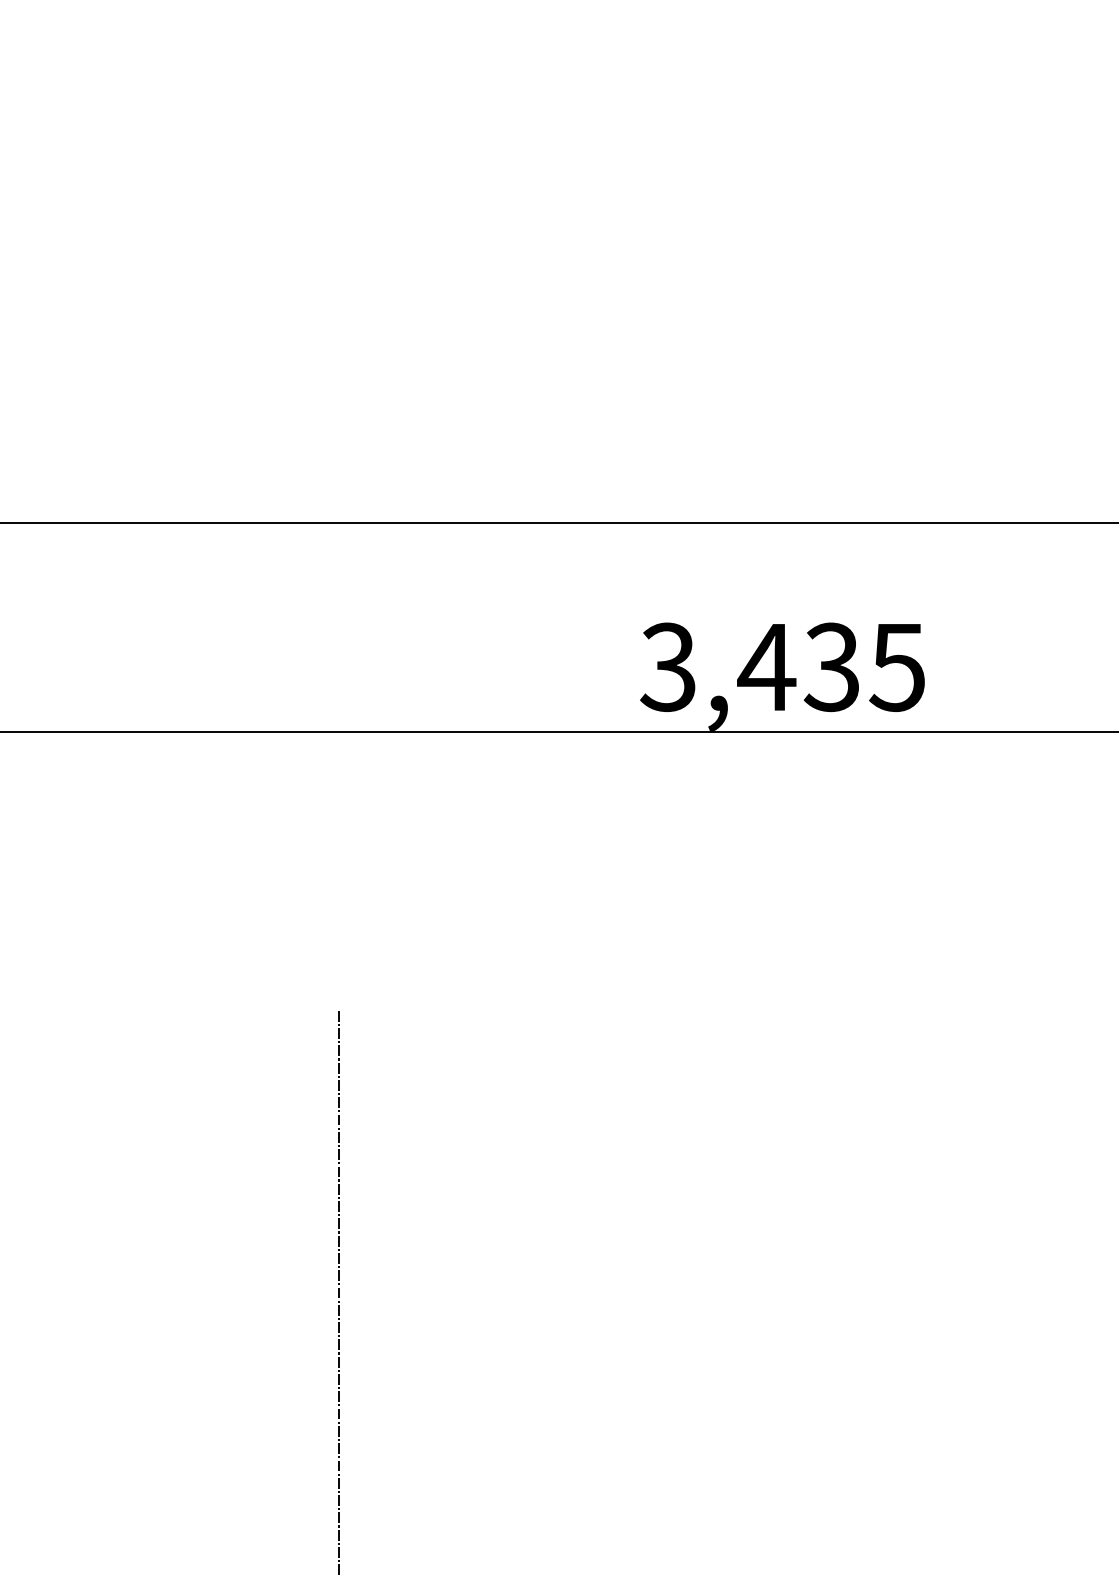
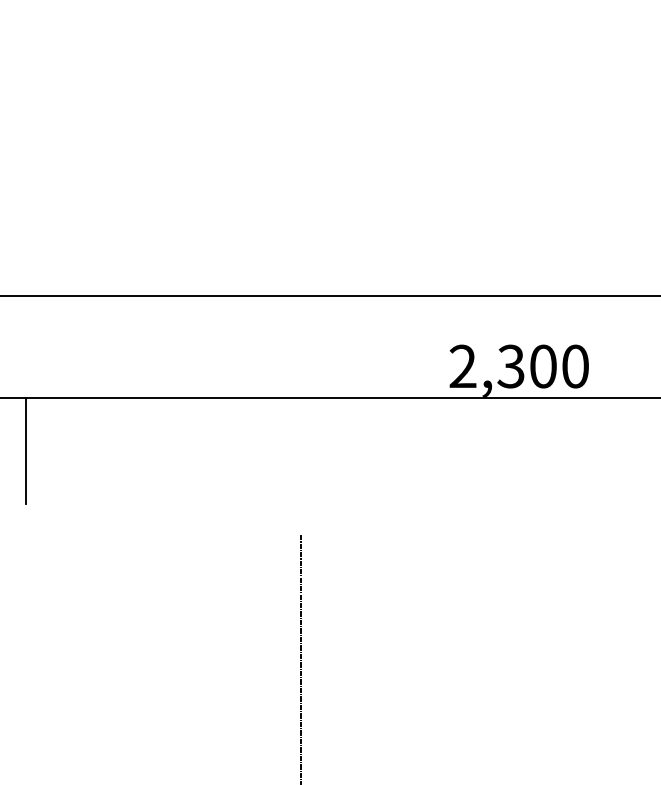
text: (781, 667) -> (518, 366), 3,435 -> 2,300

